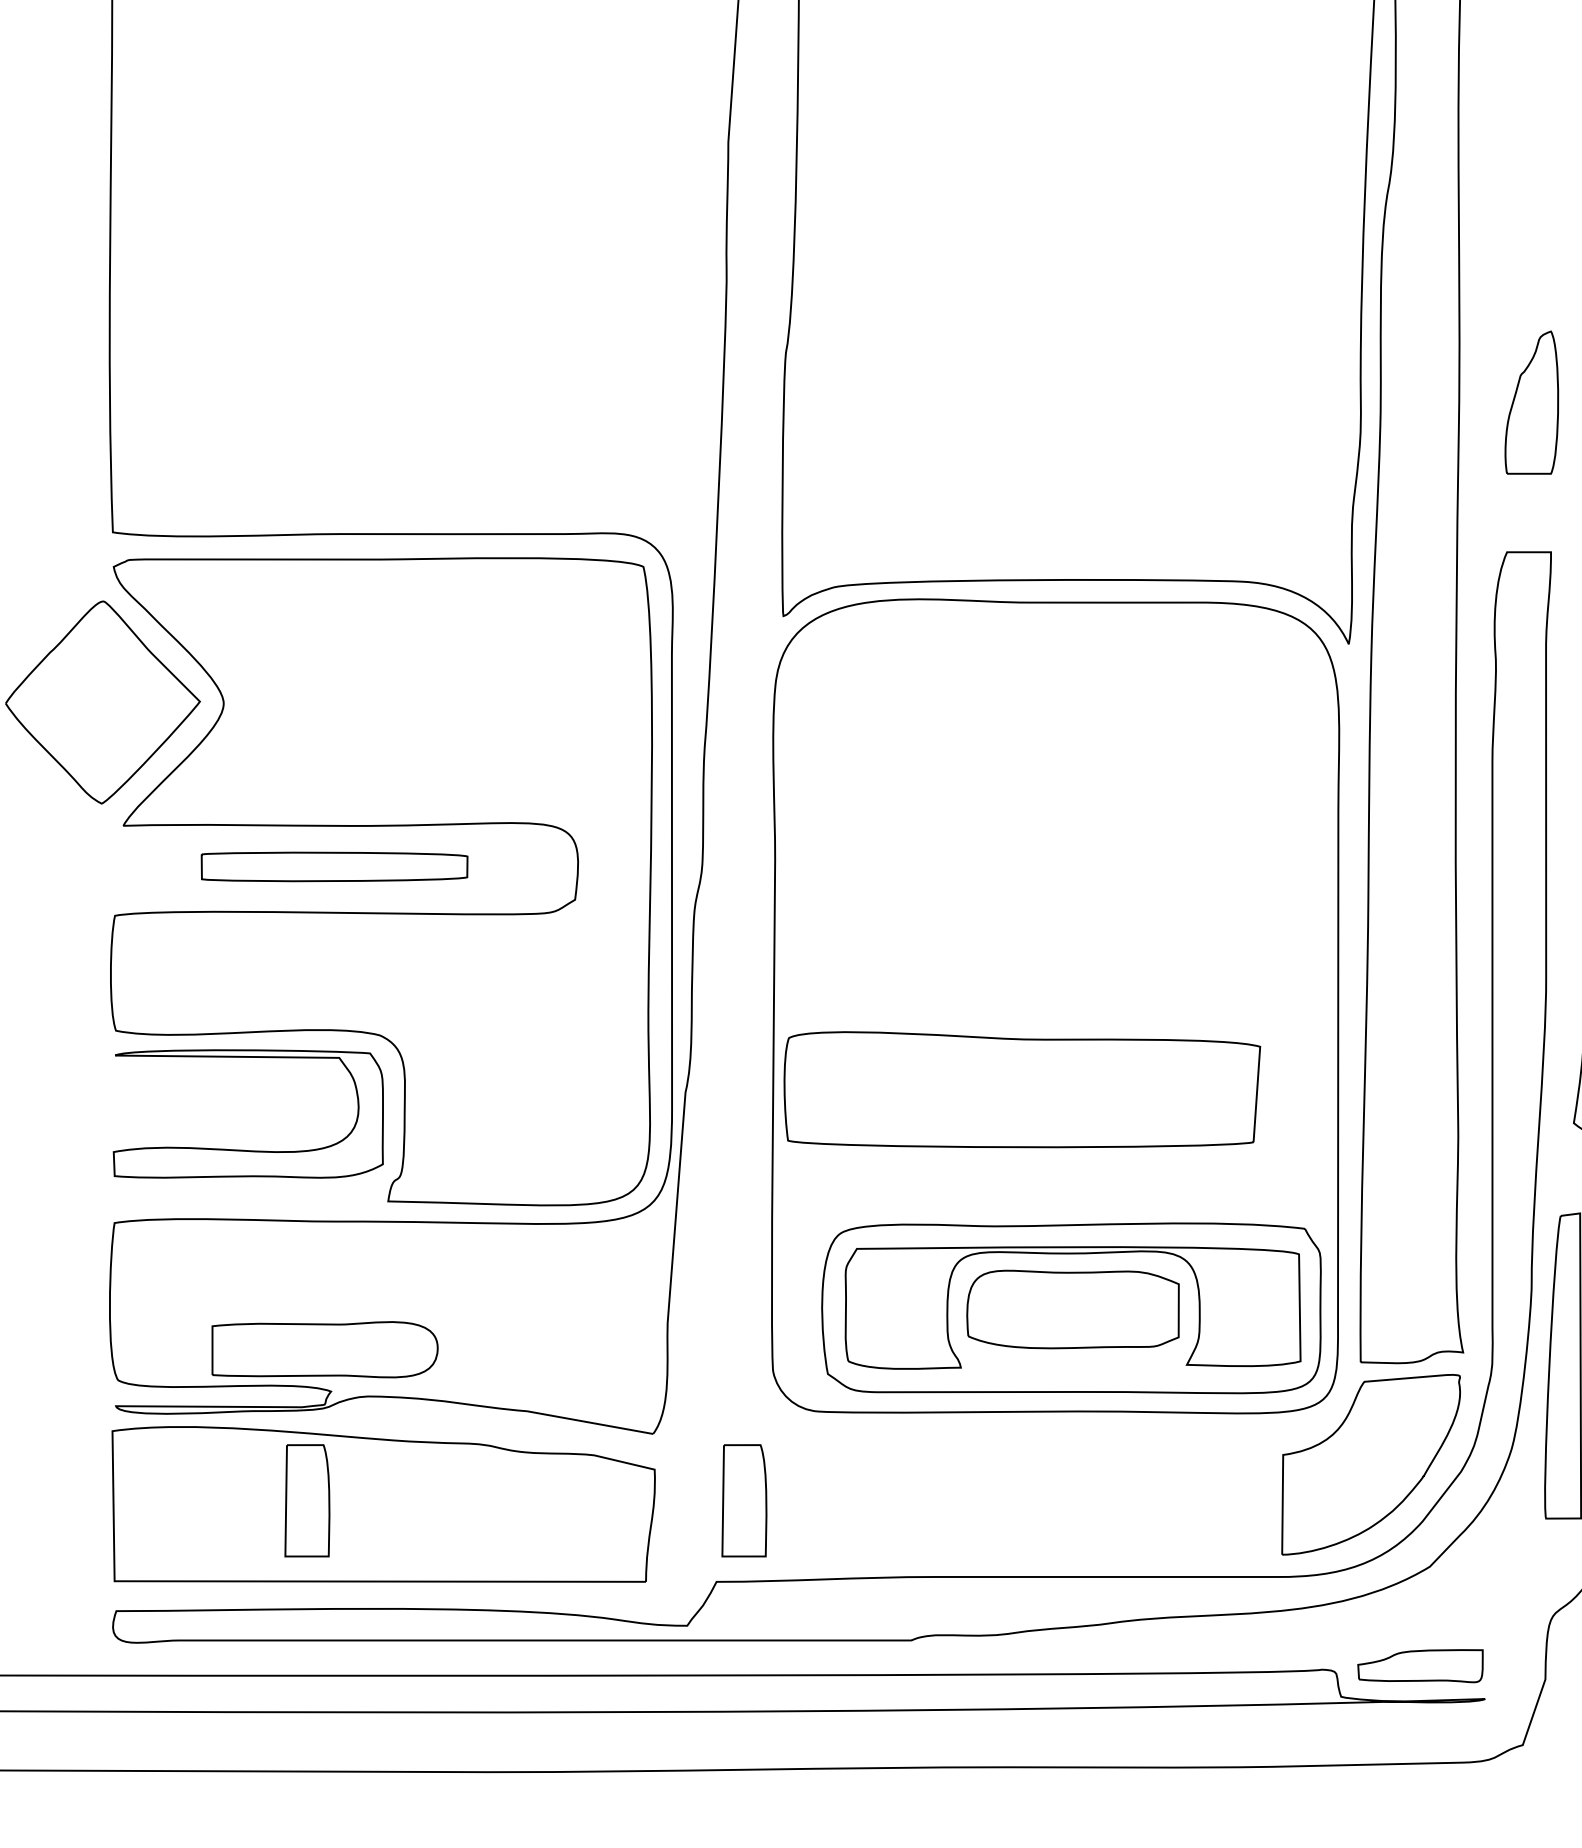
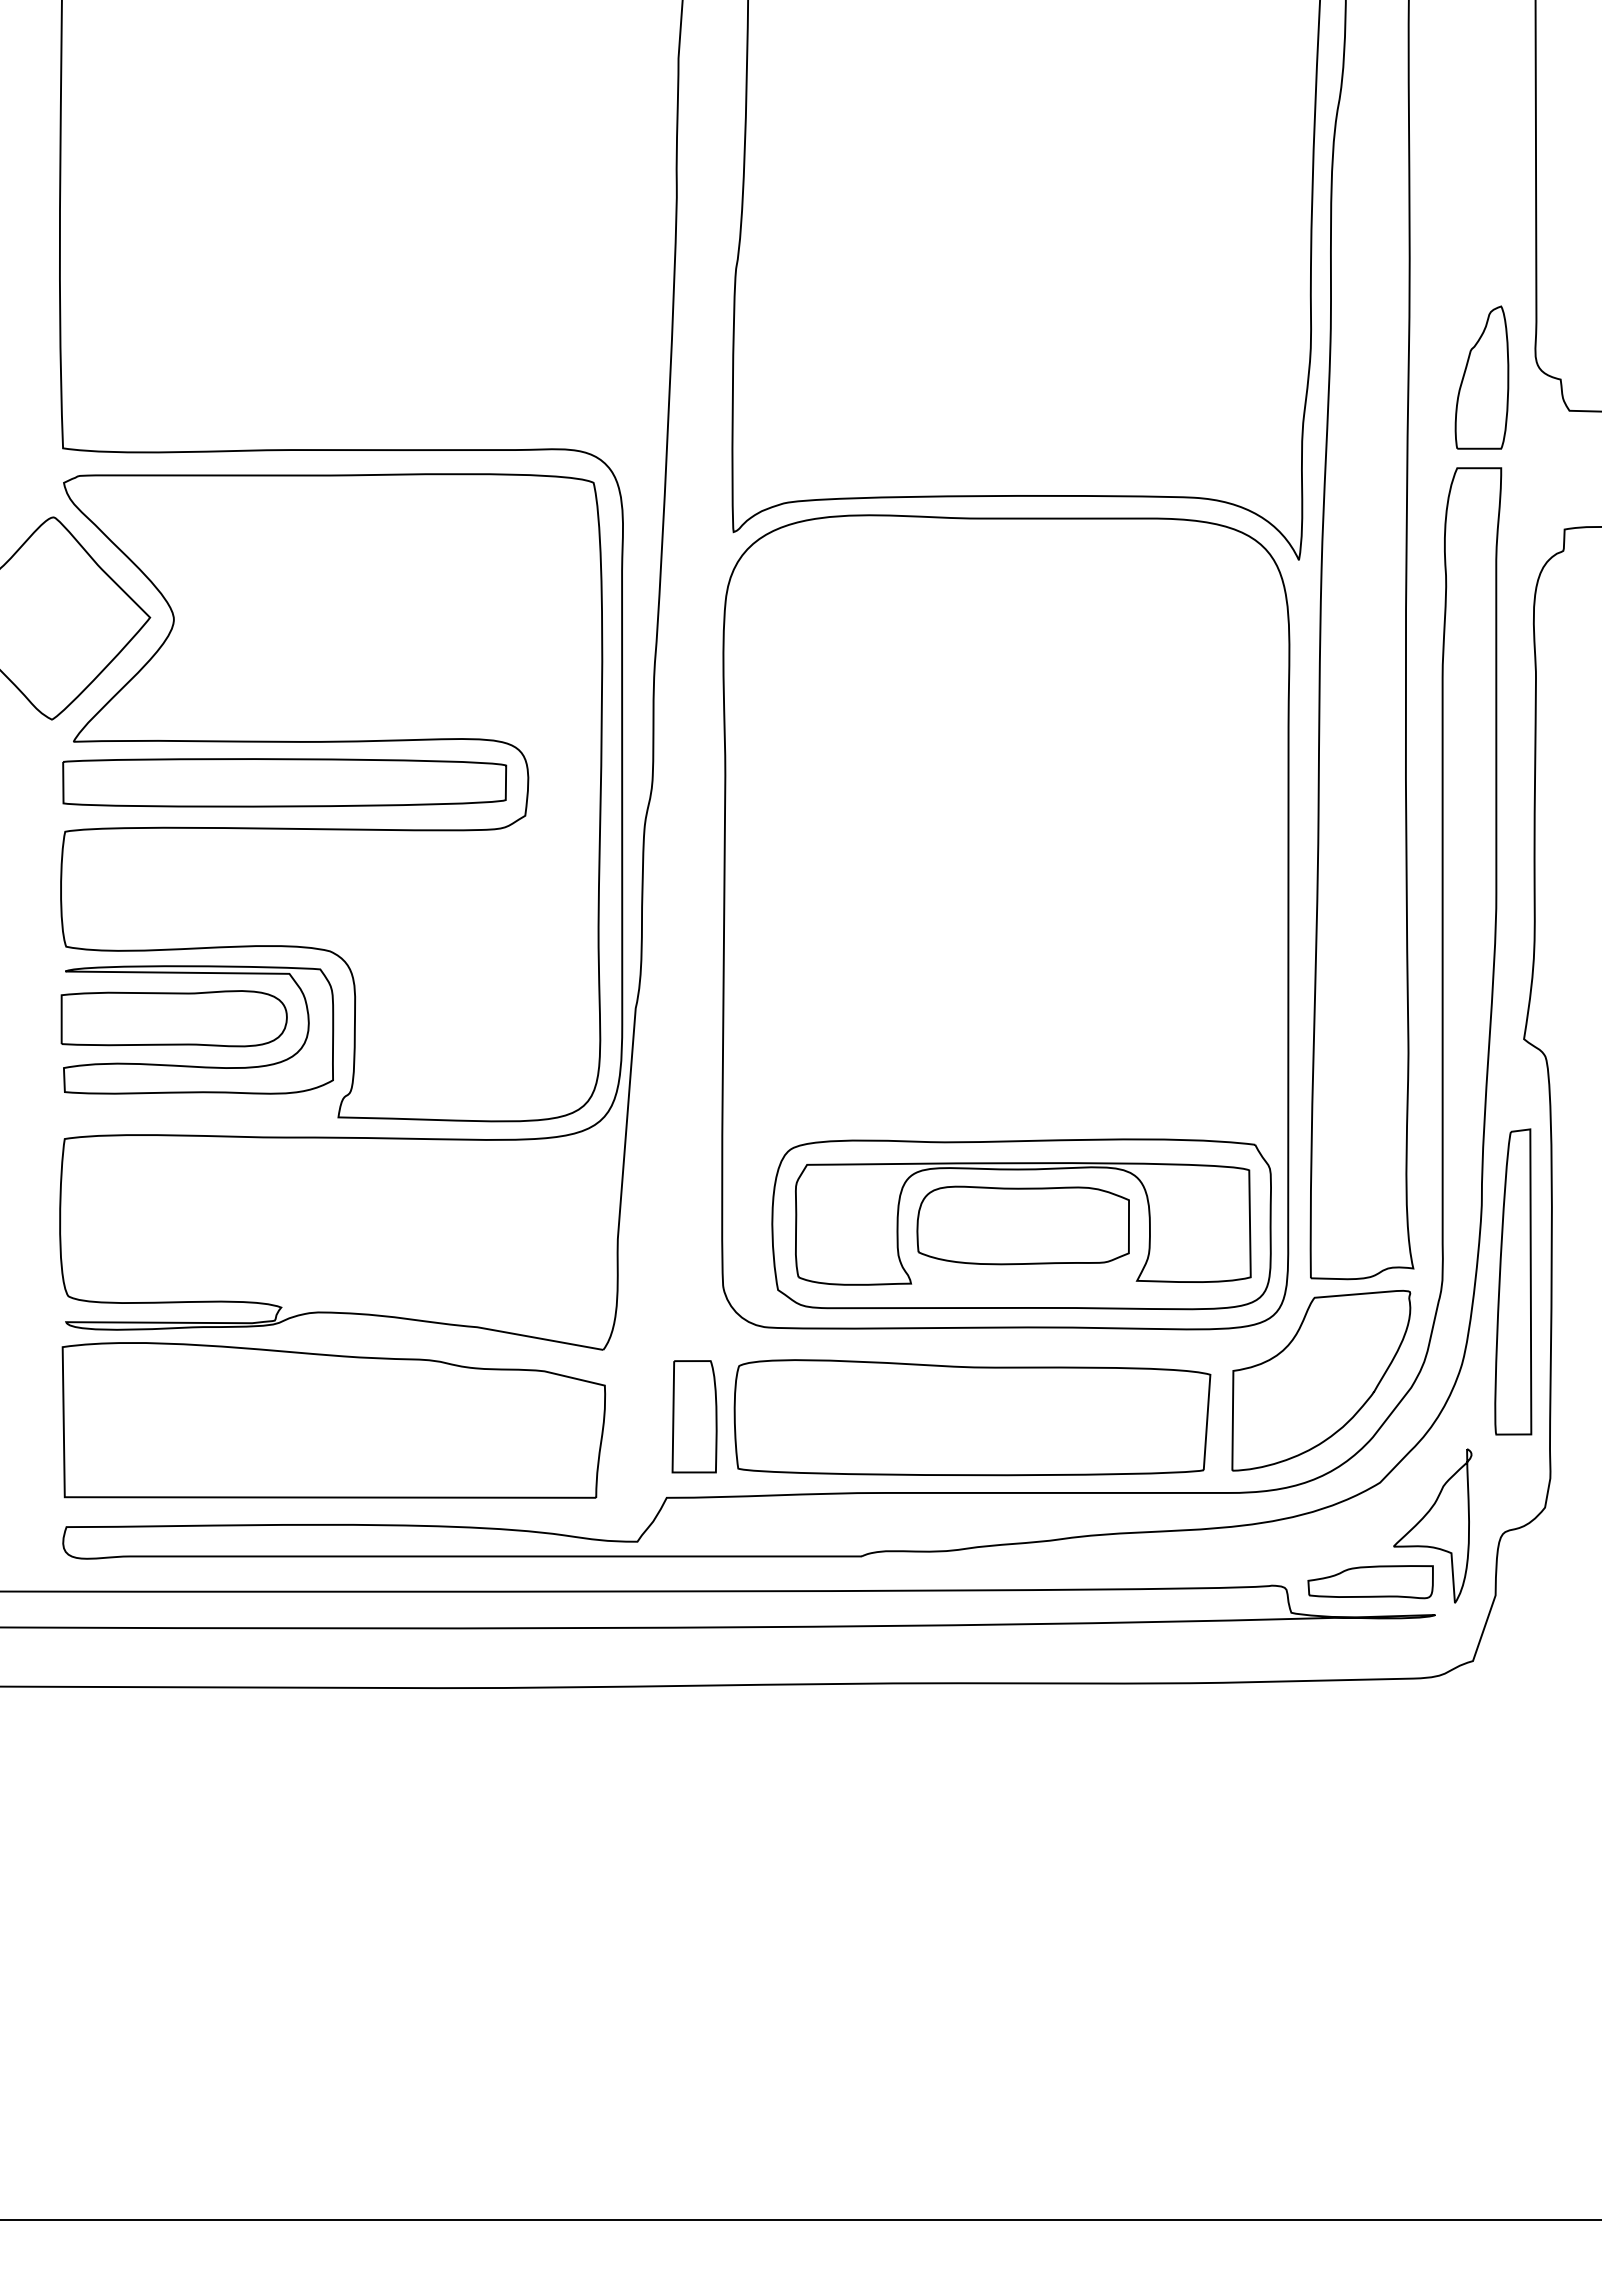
part: (1531, 402) -> (1481, 377), moved
part: (334, 866) -> (284, 782), size x1.67
part: (1022, 1089) -> (972, 1417), moved
part: (324, 1349) -> (173, 1018), moved
part: (307, 1500) -> (257, 1416), removed
part: (1482, 1609) -> (1432, 1525), added

